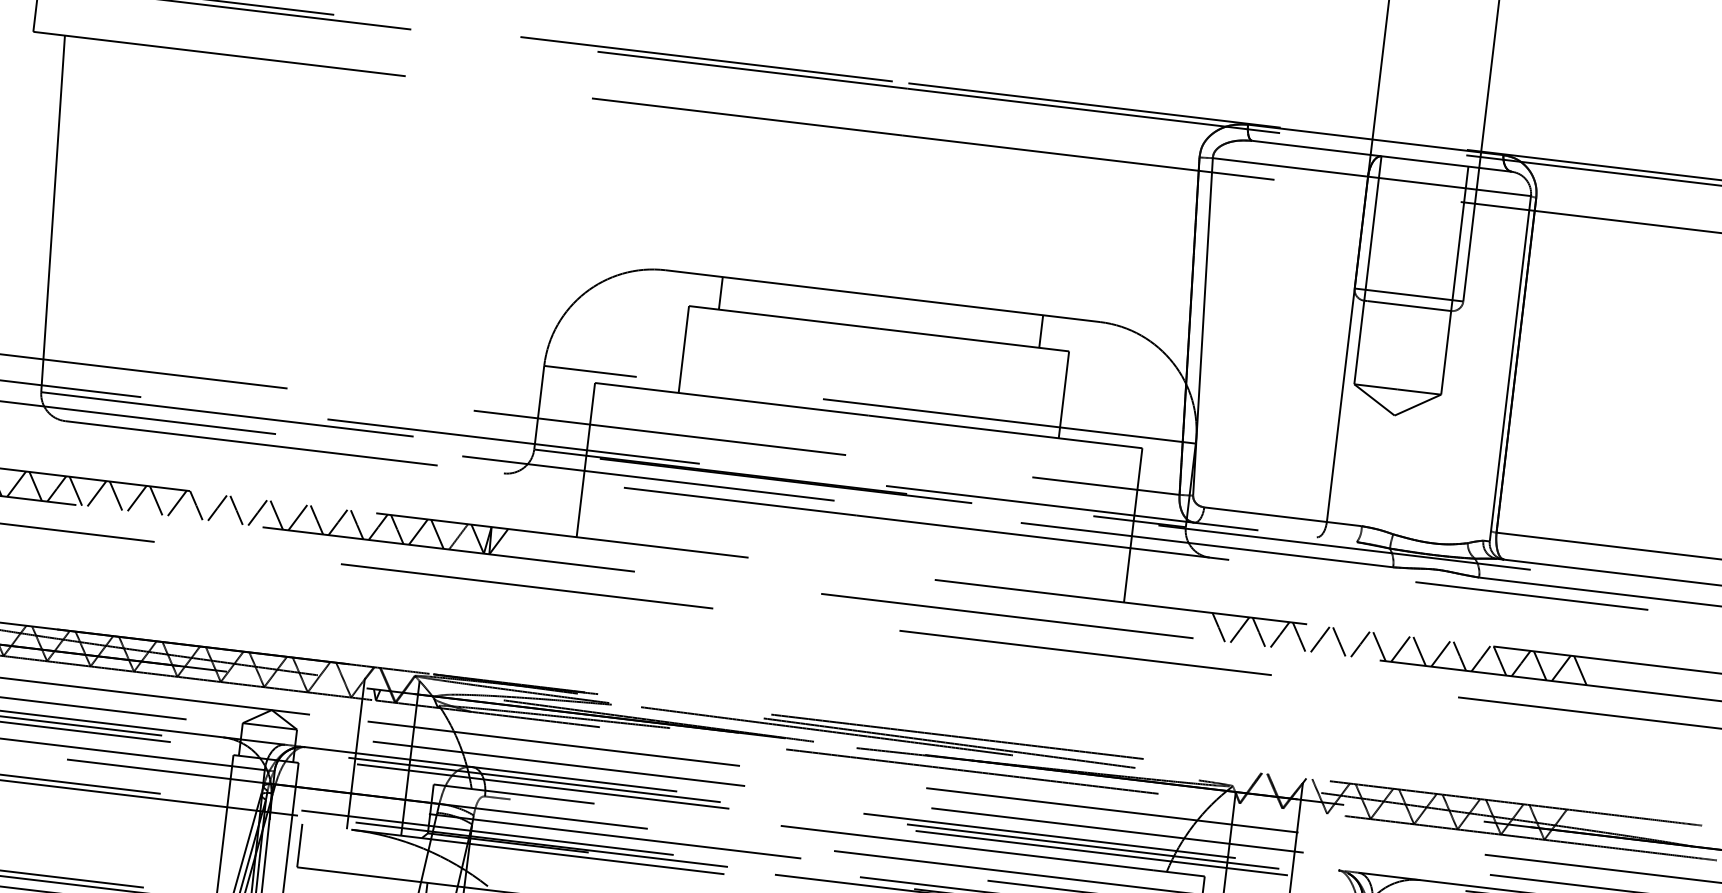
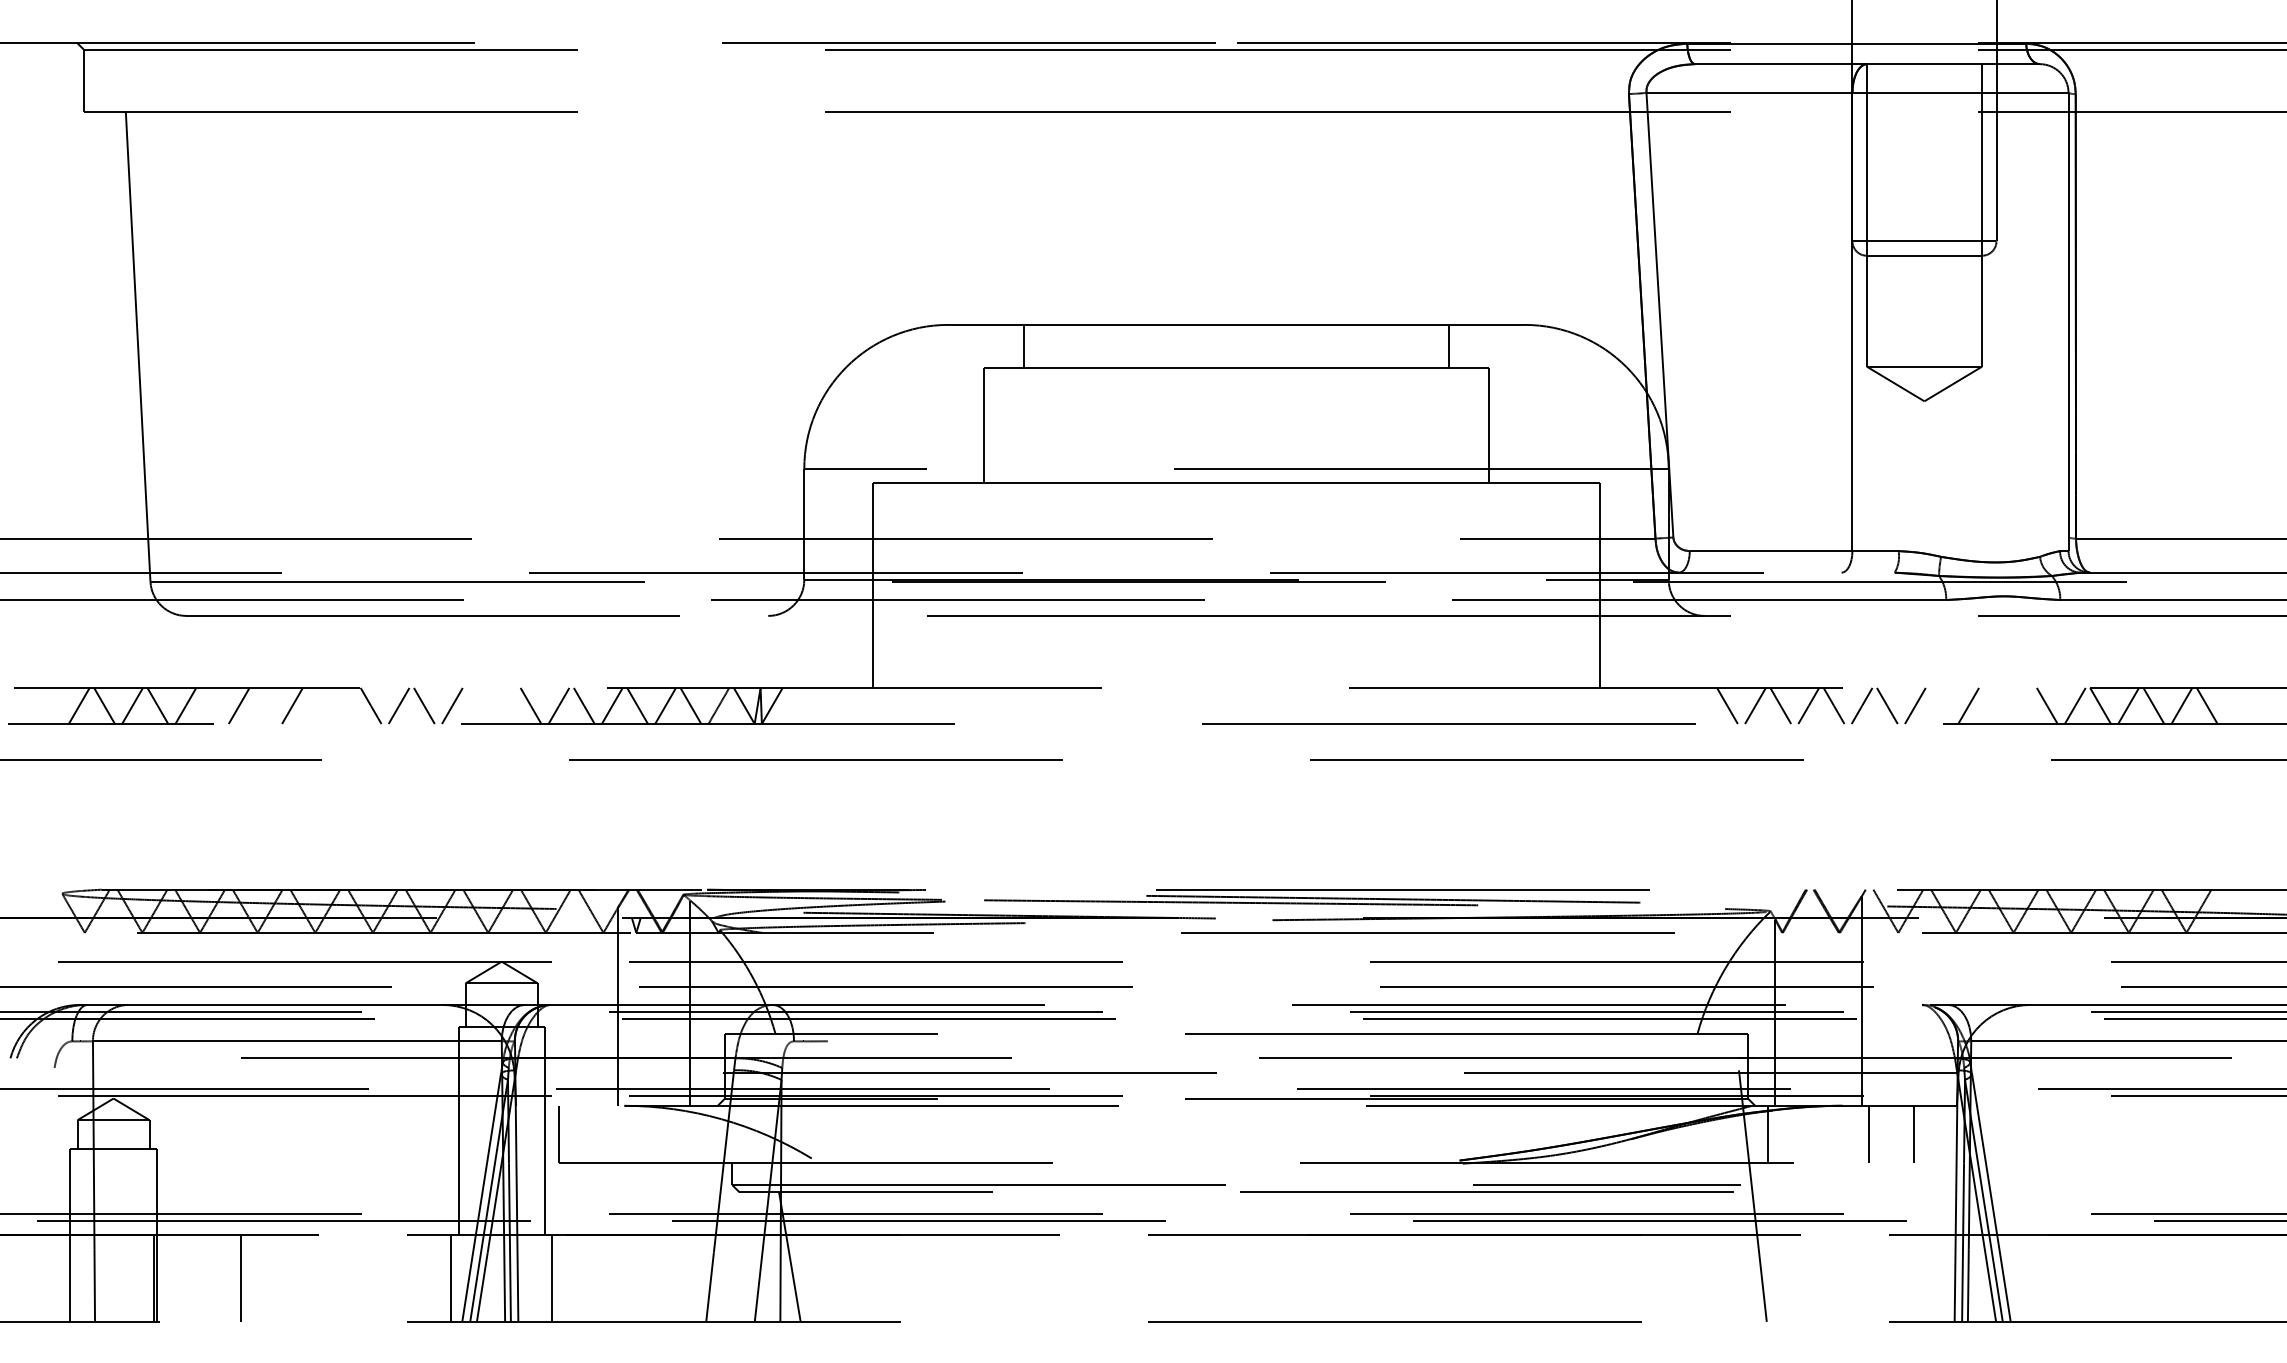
line: (75, 490) -> (210, 705), removed
line: (116, 495) -> (264, 705), removed
line: (156, 500) -> (317, 705), removed
line: (177, 502) -> (345, 705), removed
line: (276, 514) -> (477, 705), removed
line: (297, 517) -> (505, 705), removed
line: (1379, 646) -> (1940, 705), removed
line: (1419, 651) -> (1993, 705), removed
line: (1440, 653) -> (2021, 705), removed

